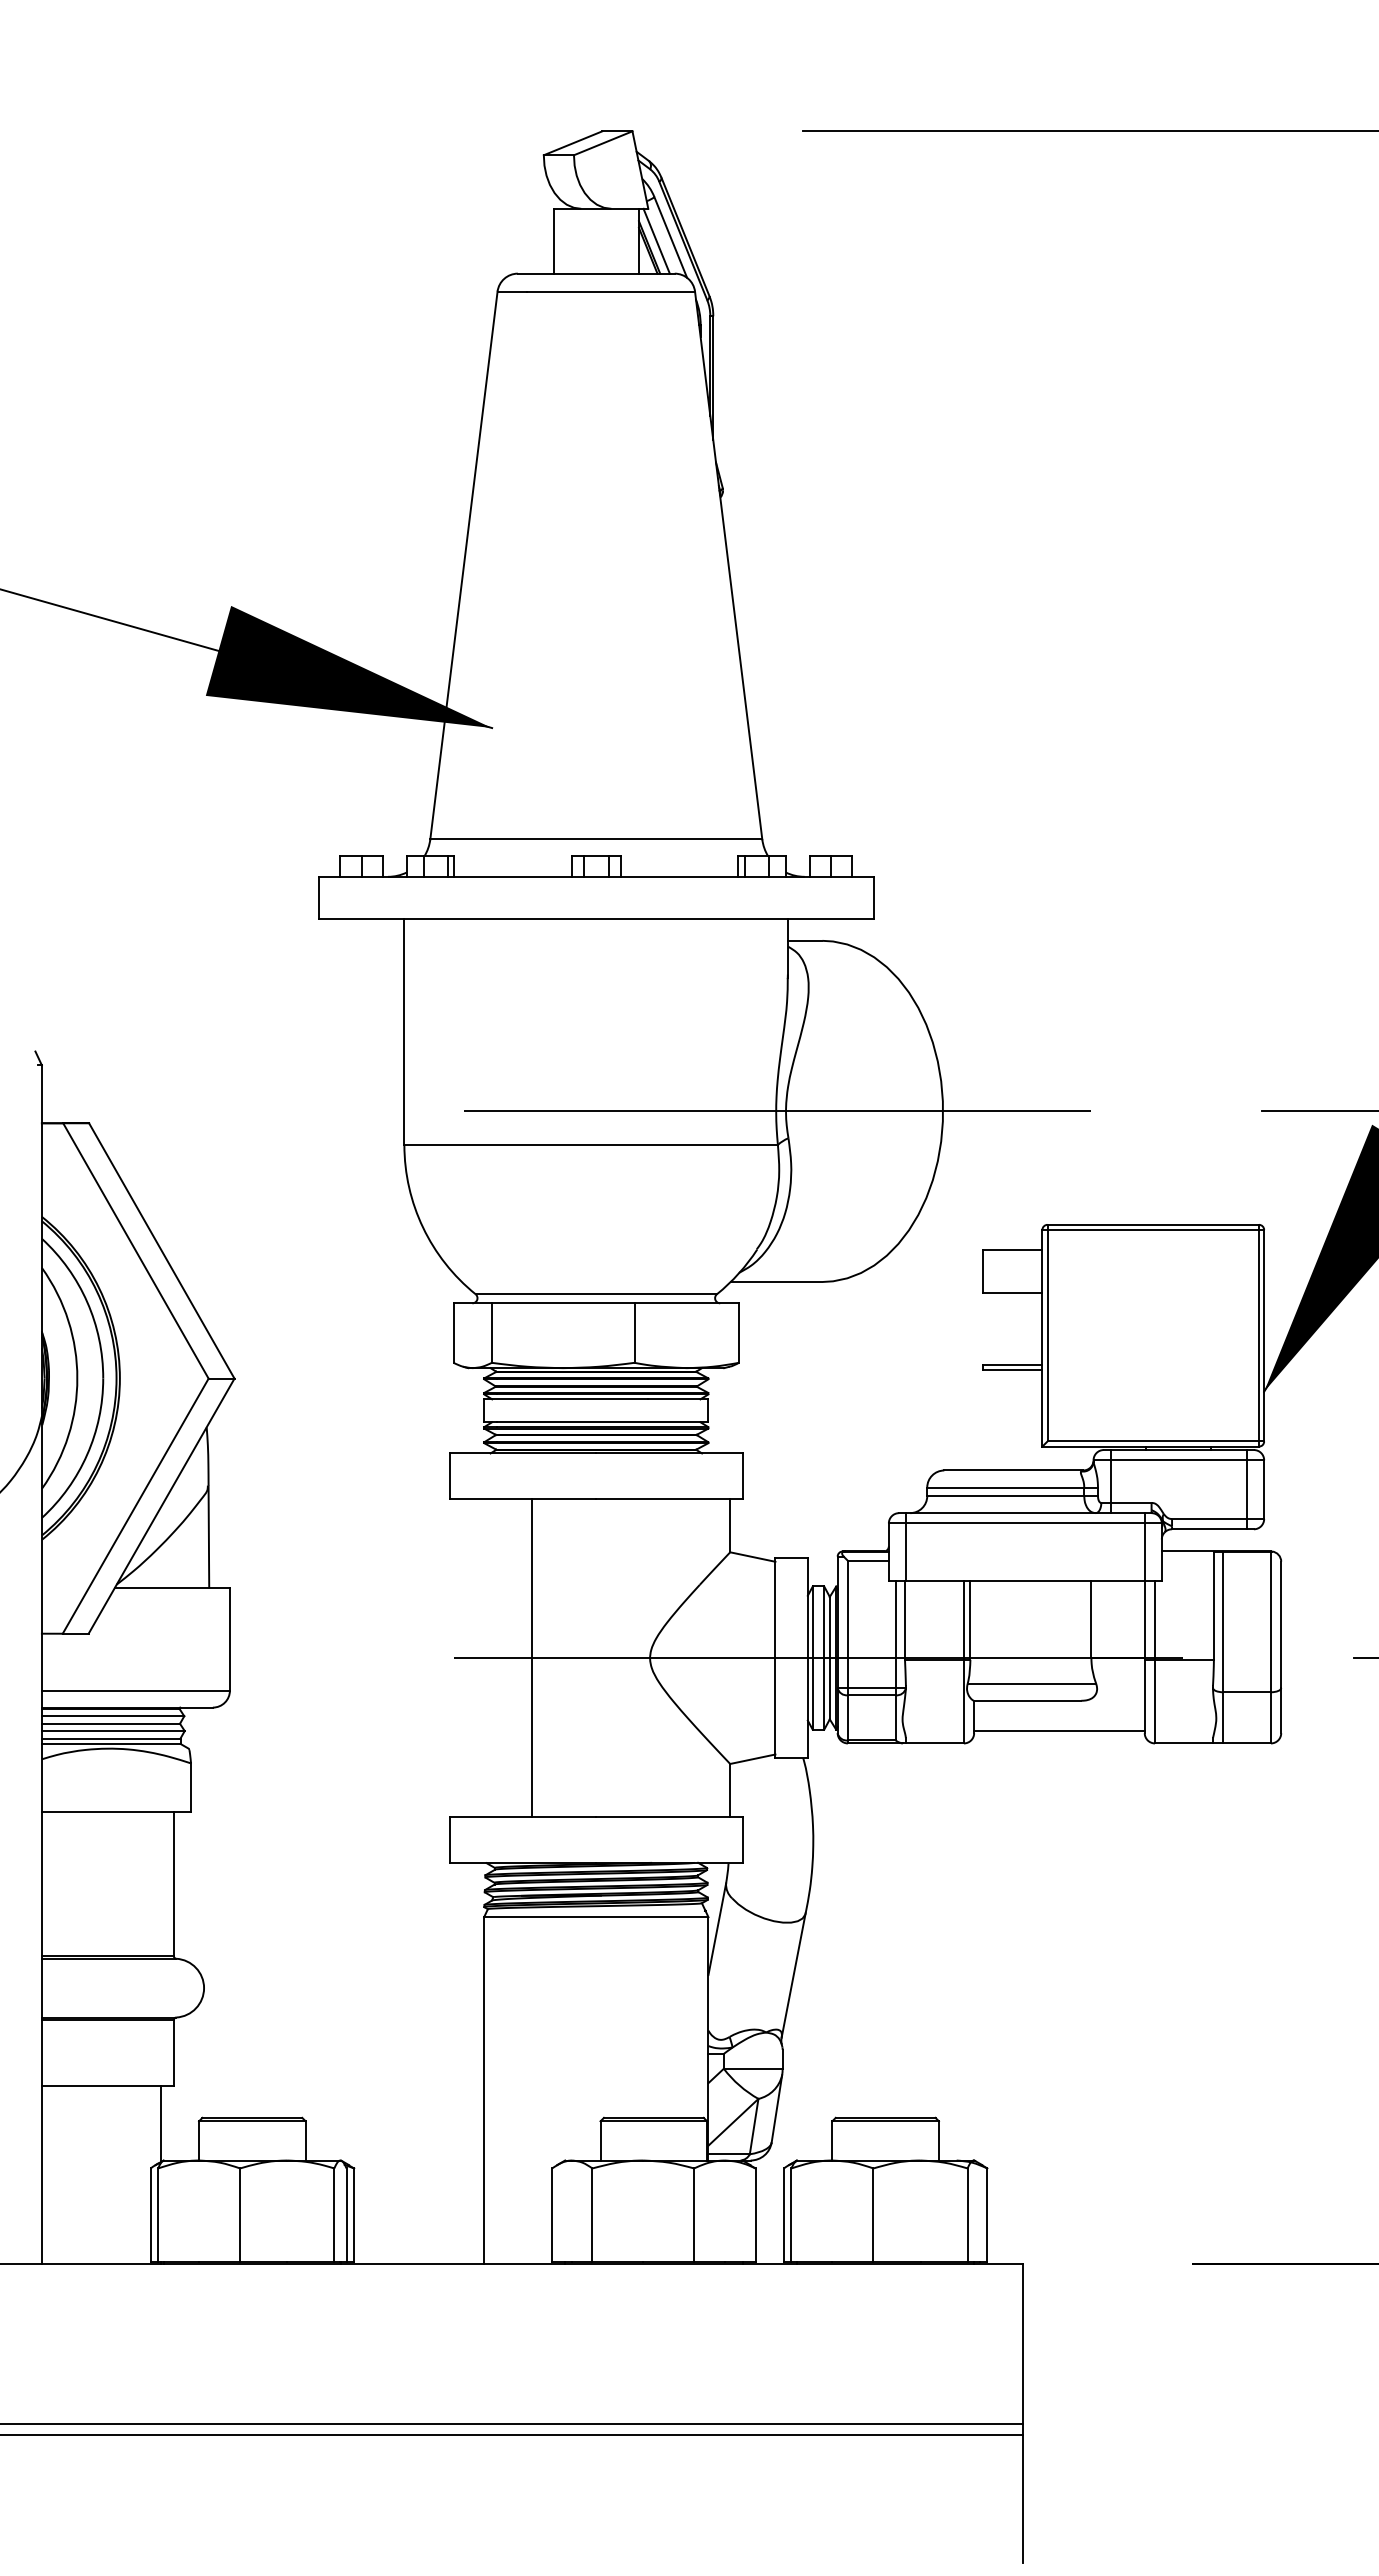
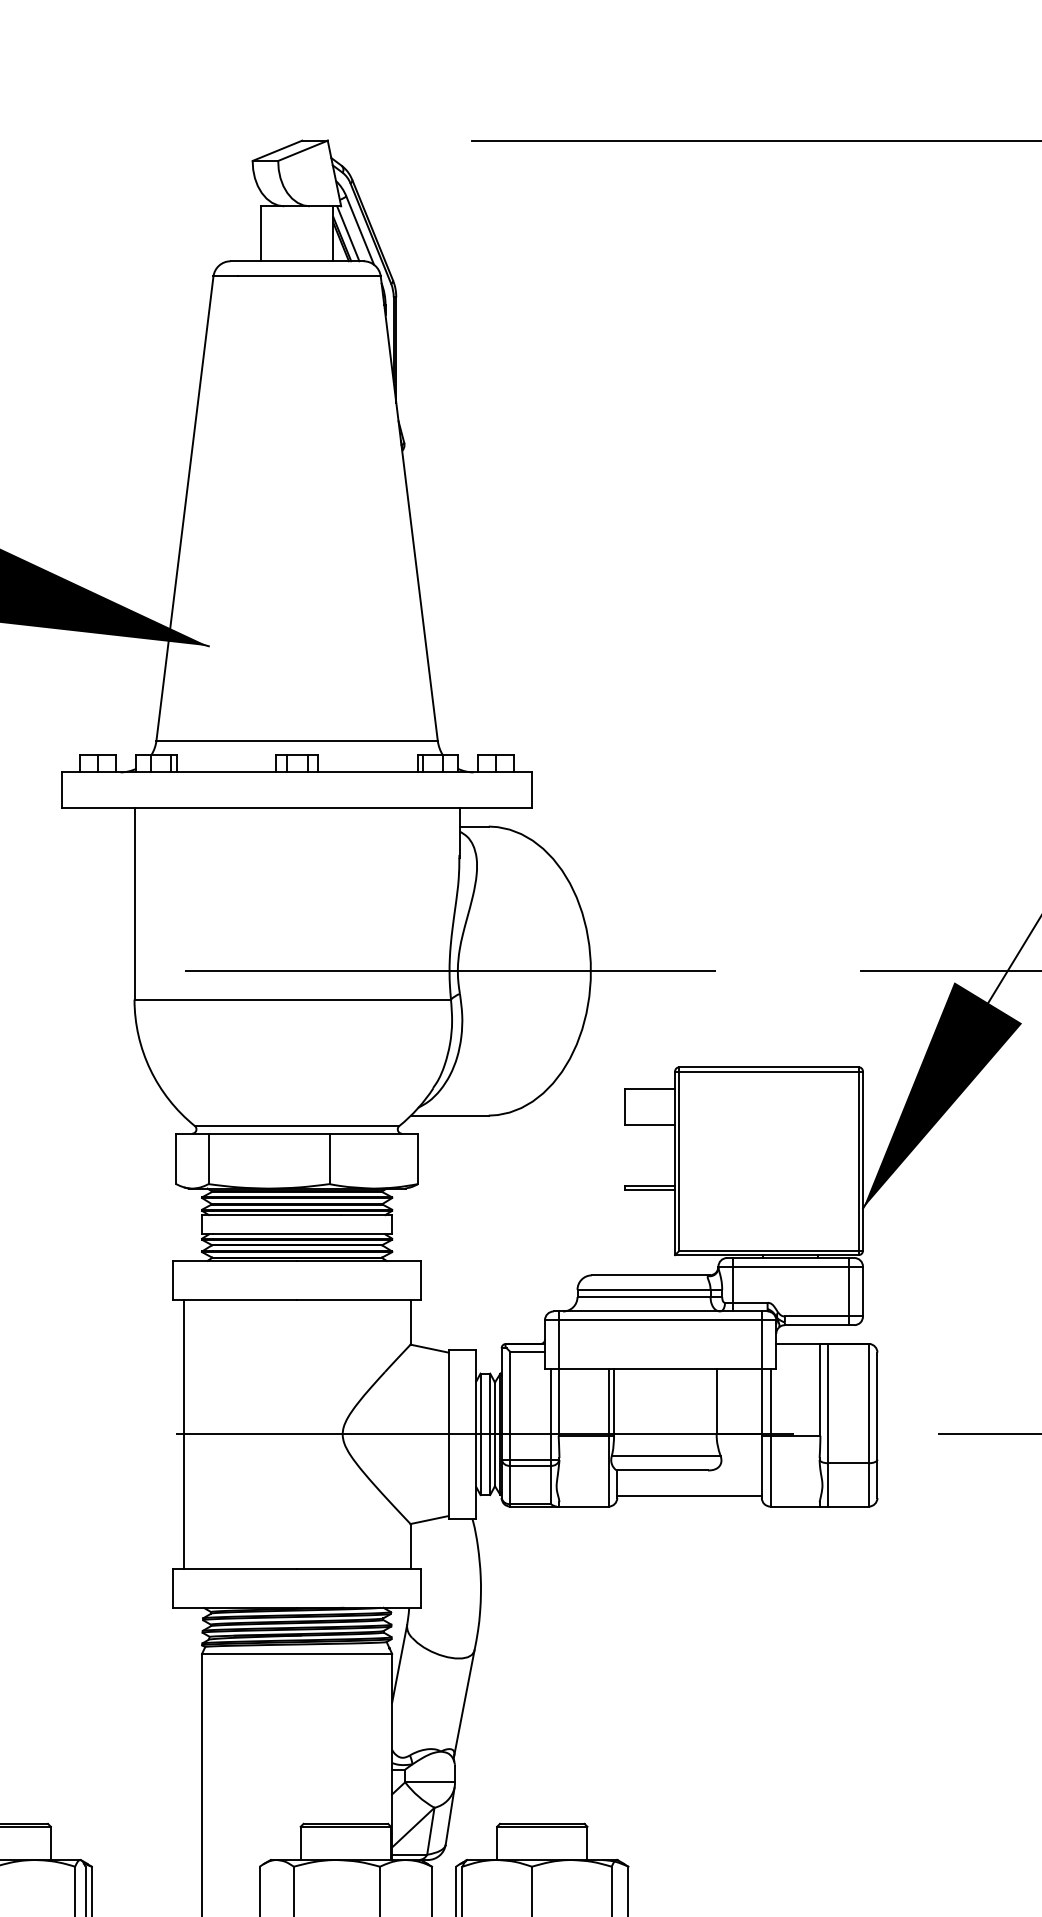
line: (532, 1657) -> (183, 1433), moved

